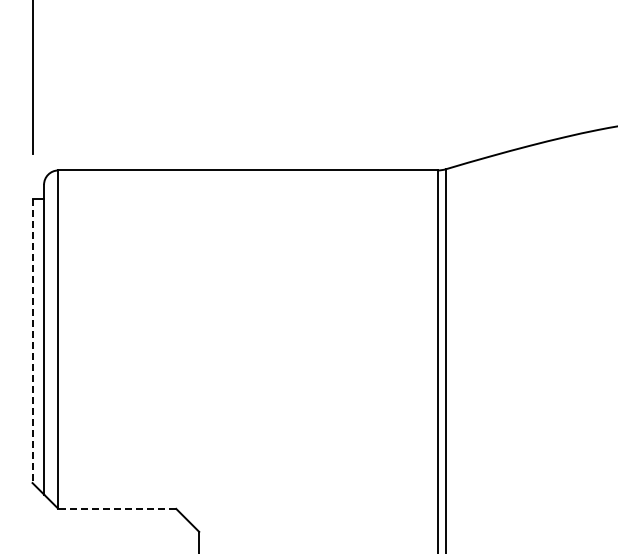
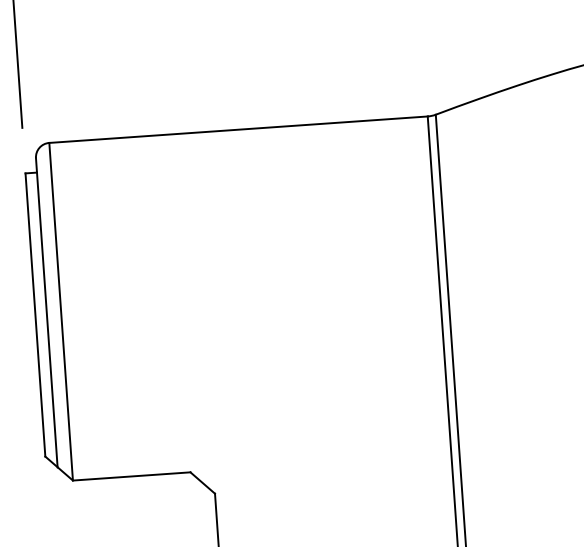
line: (32, 341) -> (35, 315), dashed -> solid
line: (117, 508) -> (131, 476), dashed -> solid

